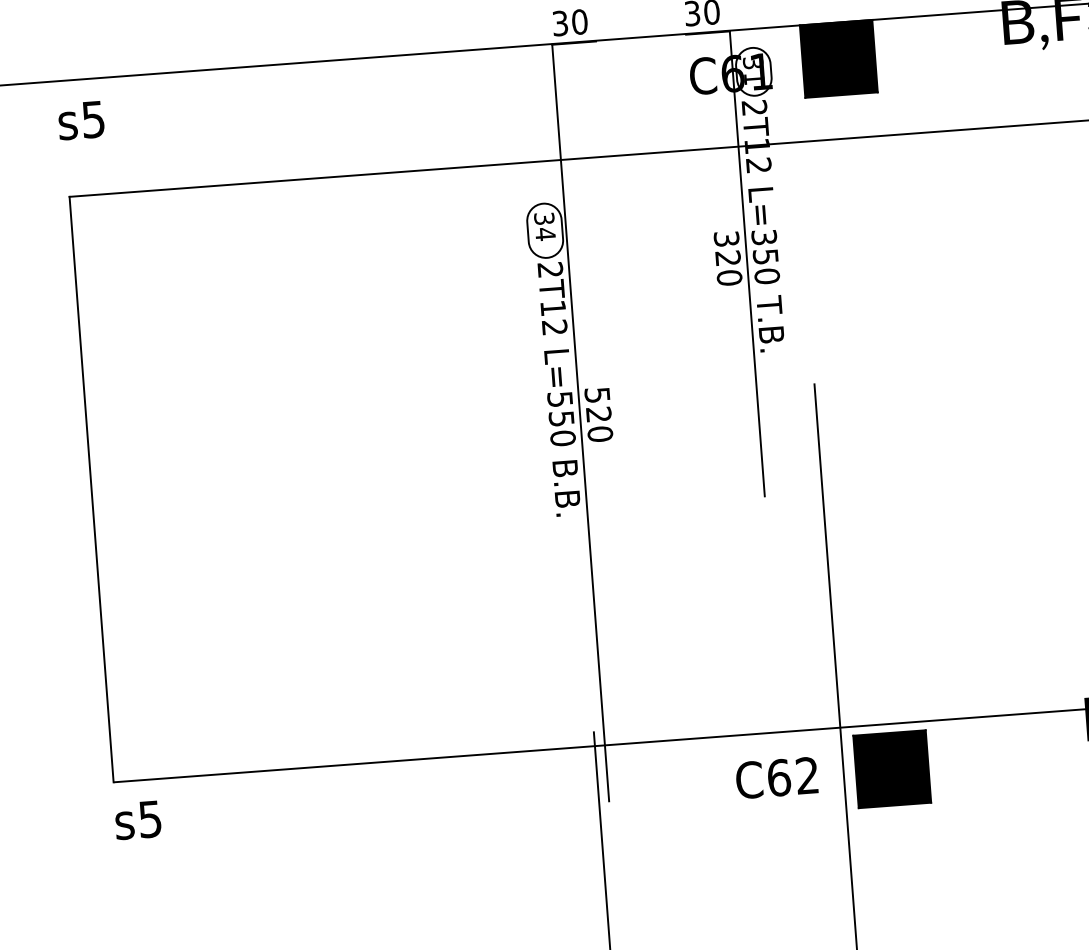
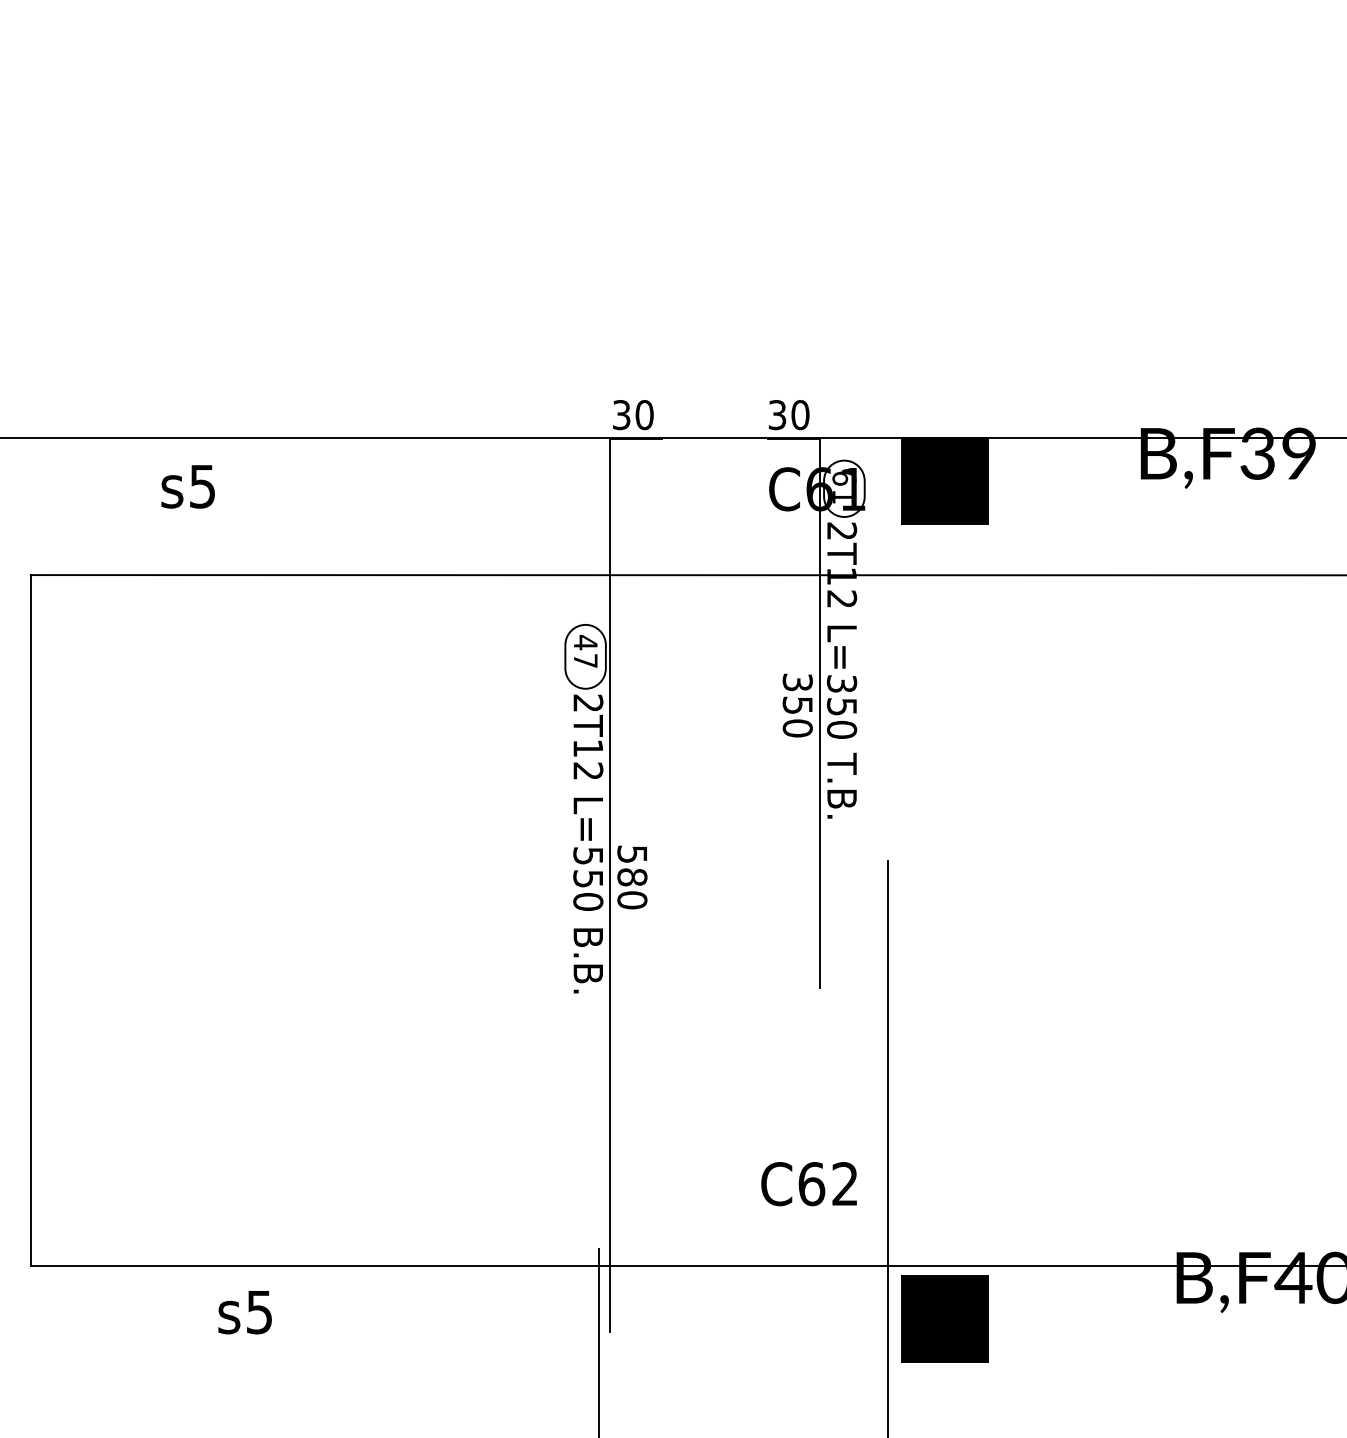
text: (753, 63) -> (844, 478), 31 -> 61
text: (80, 120) -> (187, 486), moved
text: (544, 226) -> (585, 651), 34 -> 47
text: (727, 257) -> (797, 704), 320 -> 350
text: (598, 414) -> (632, 877), 520 -> 580
text: (776, 778) -> (808, 1184), moved
text: (137, 820) -> (244, 1312), moved

